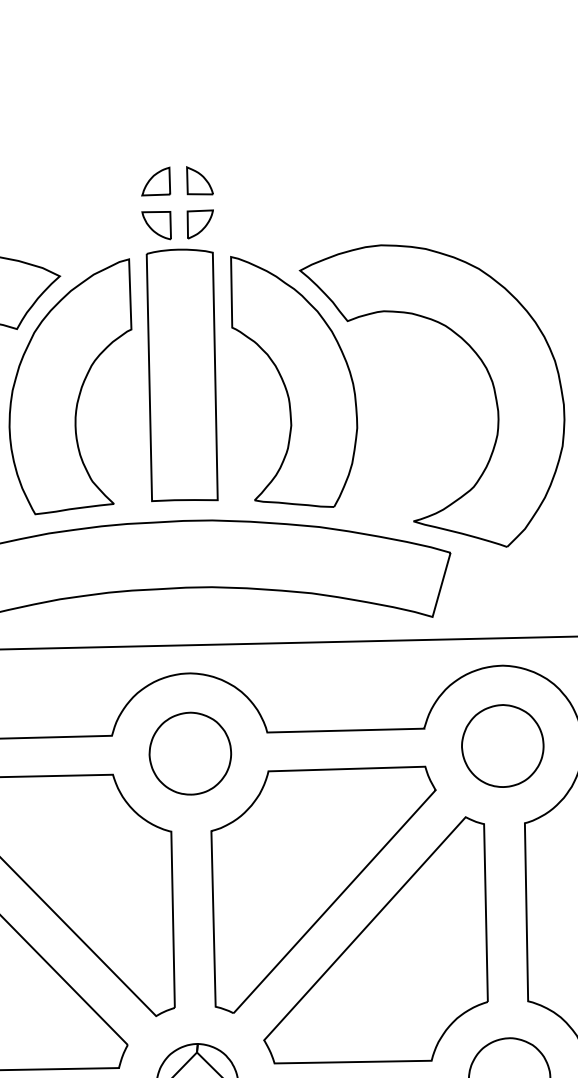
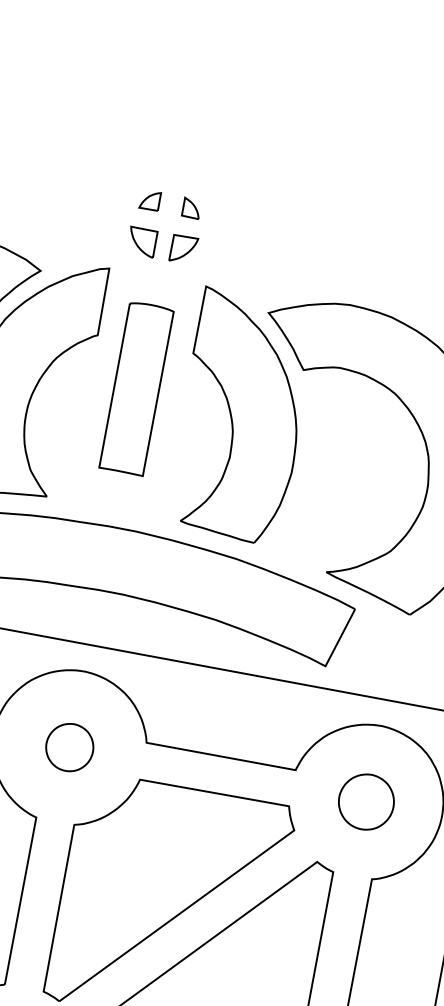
part: (199, 180) -> (191, 207), size x0.7
part: (156, 181) -> (150, 200), size x0.7
part: (181, 375) -> (135, 388), size x0.7
part: (502, 745) -> (366, 801), size x0.7
part: (190, 753) -> (69, 747), size x0.6

